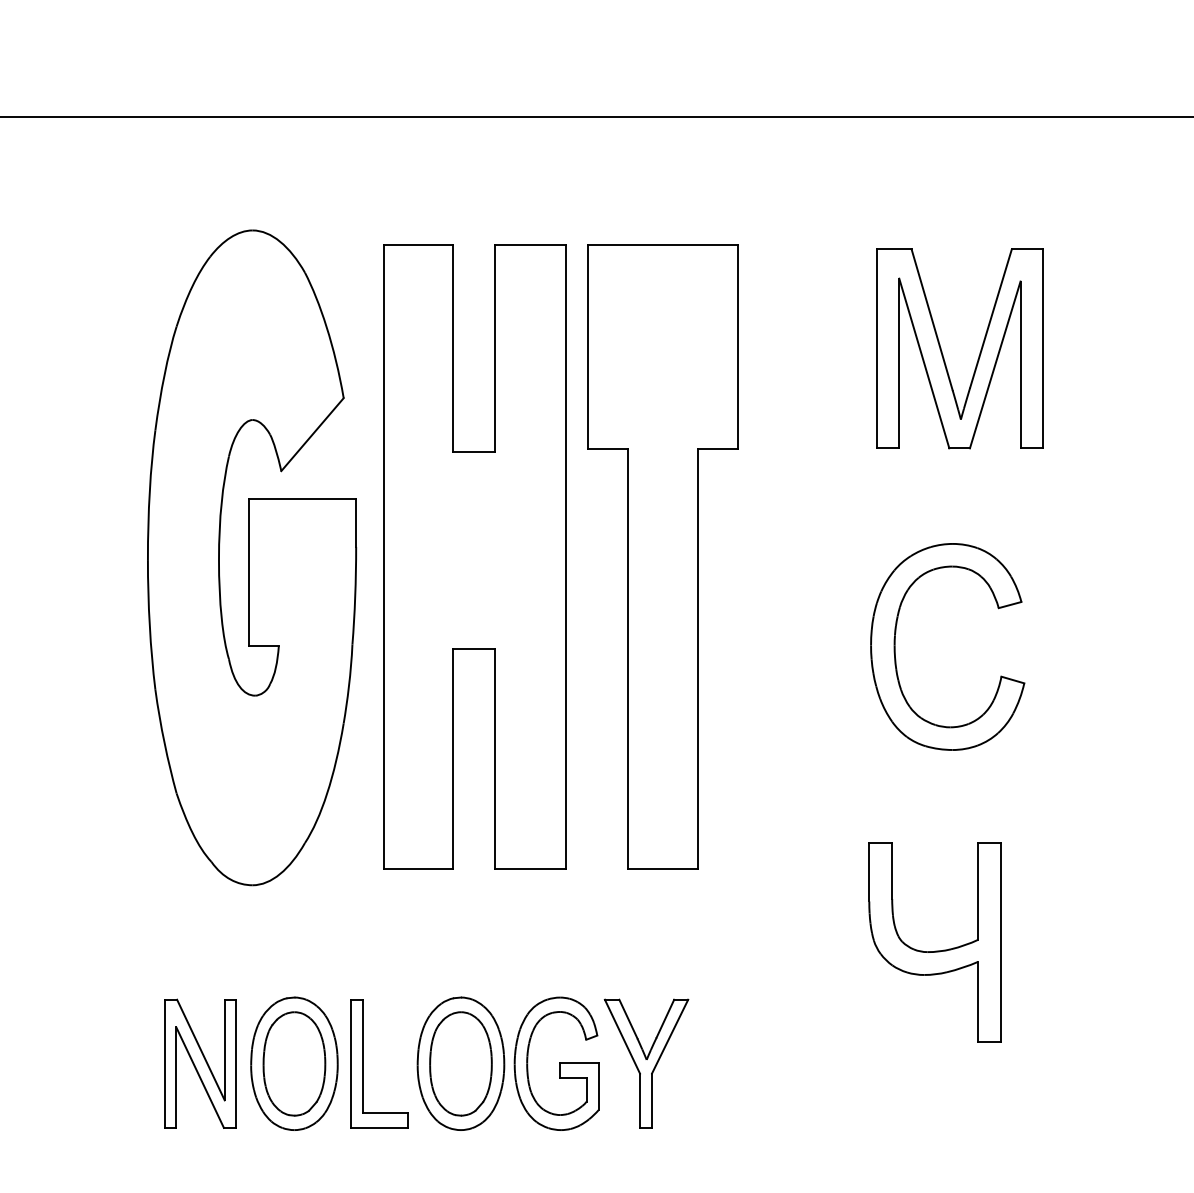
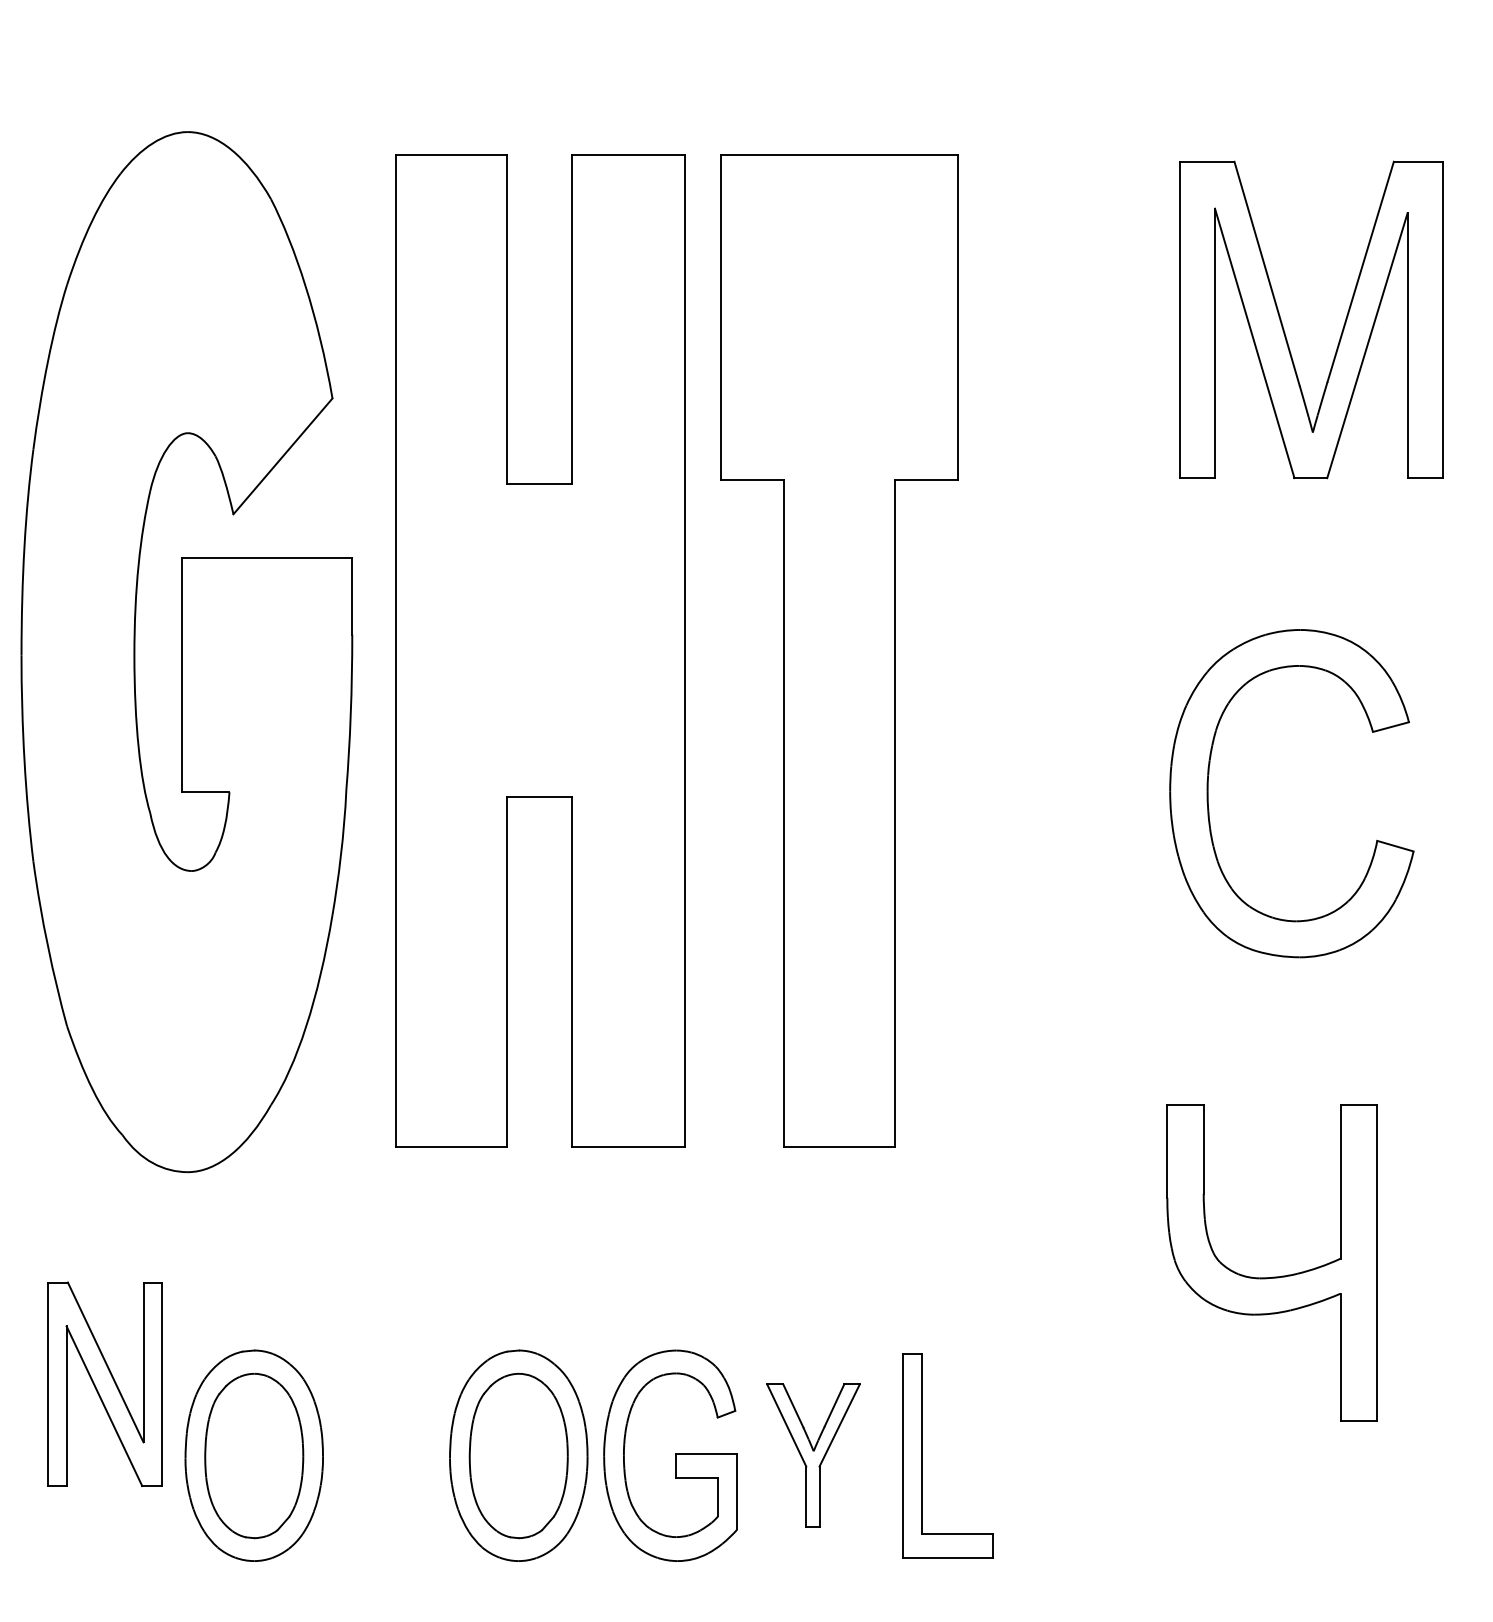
part: (200, 1063) -> (105, 1383), moved
part: (363, 1063) -> (923, 1455), moved
part: (646, 1063) -> (813, 1455), size x0.7

